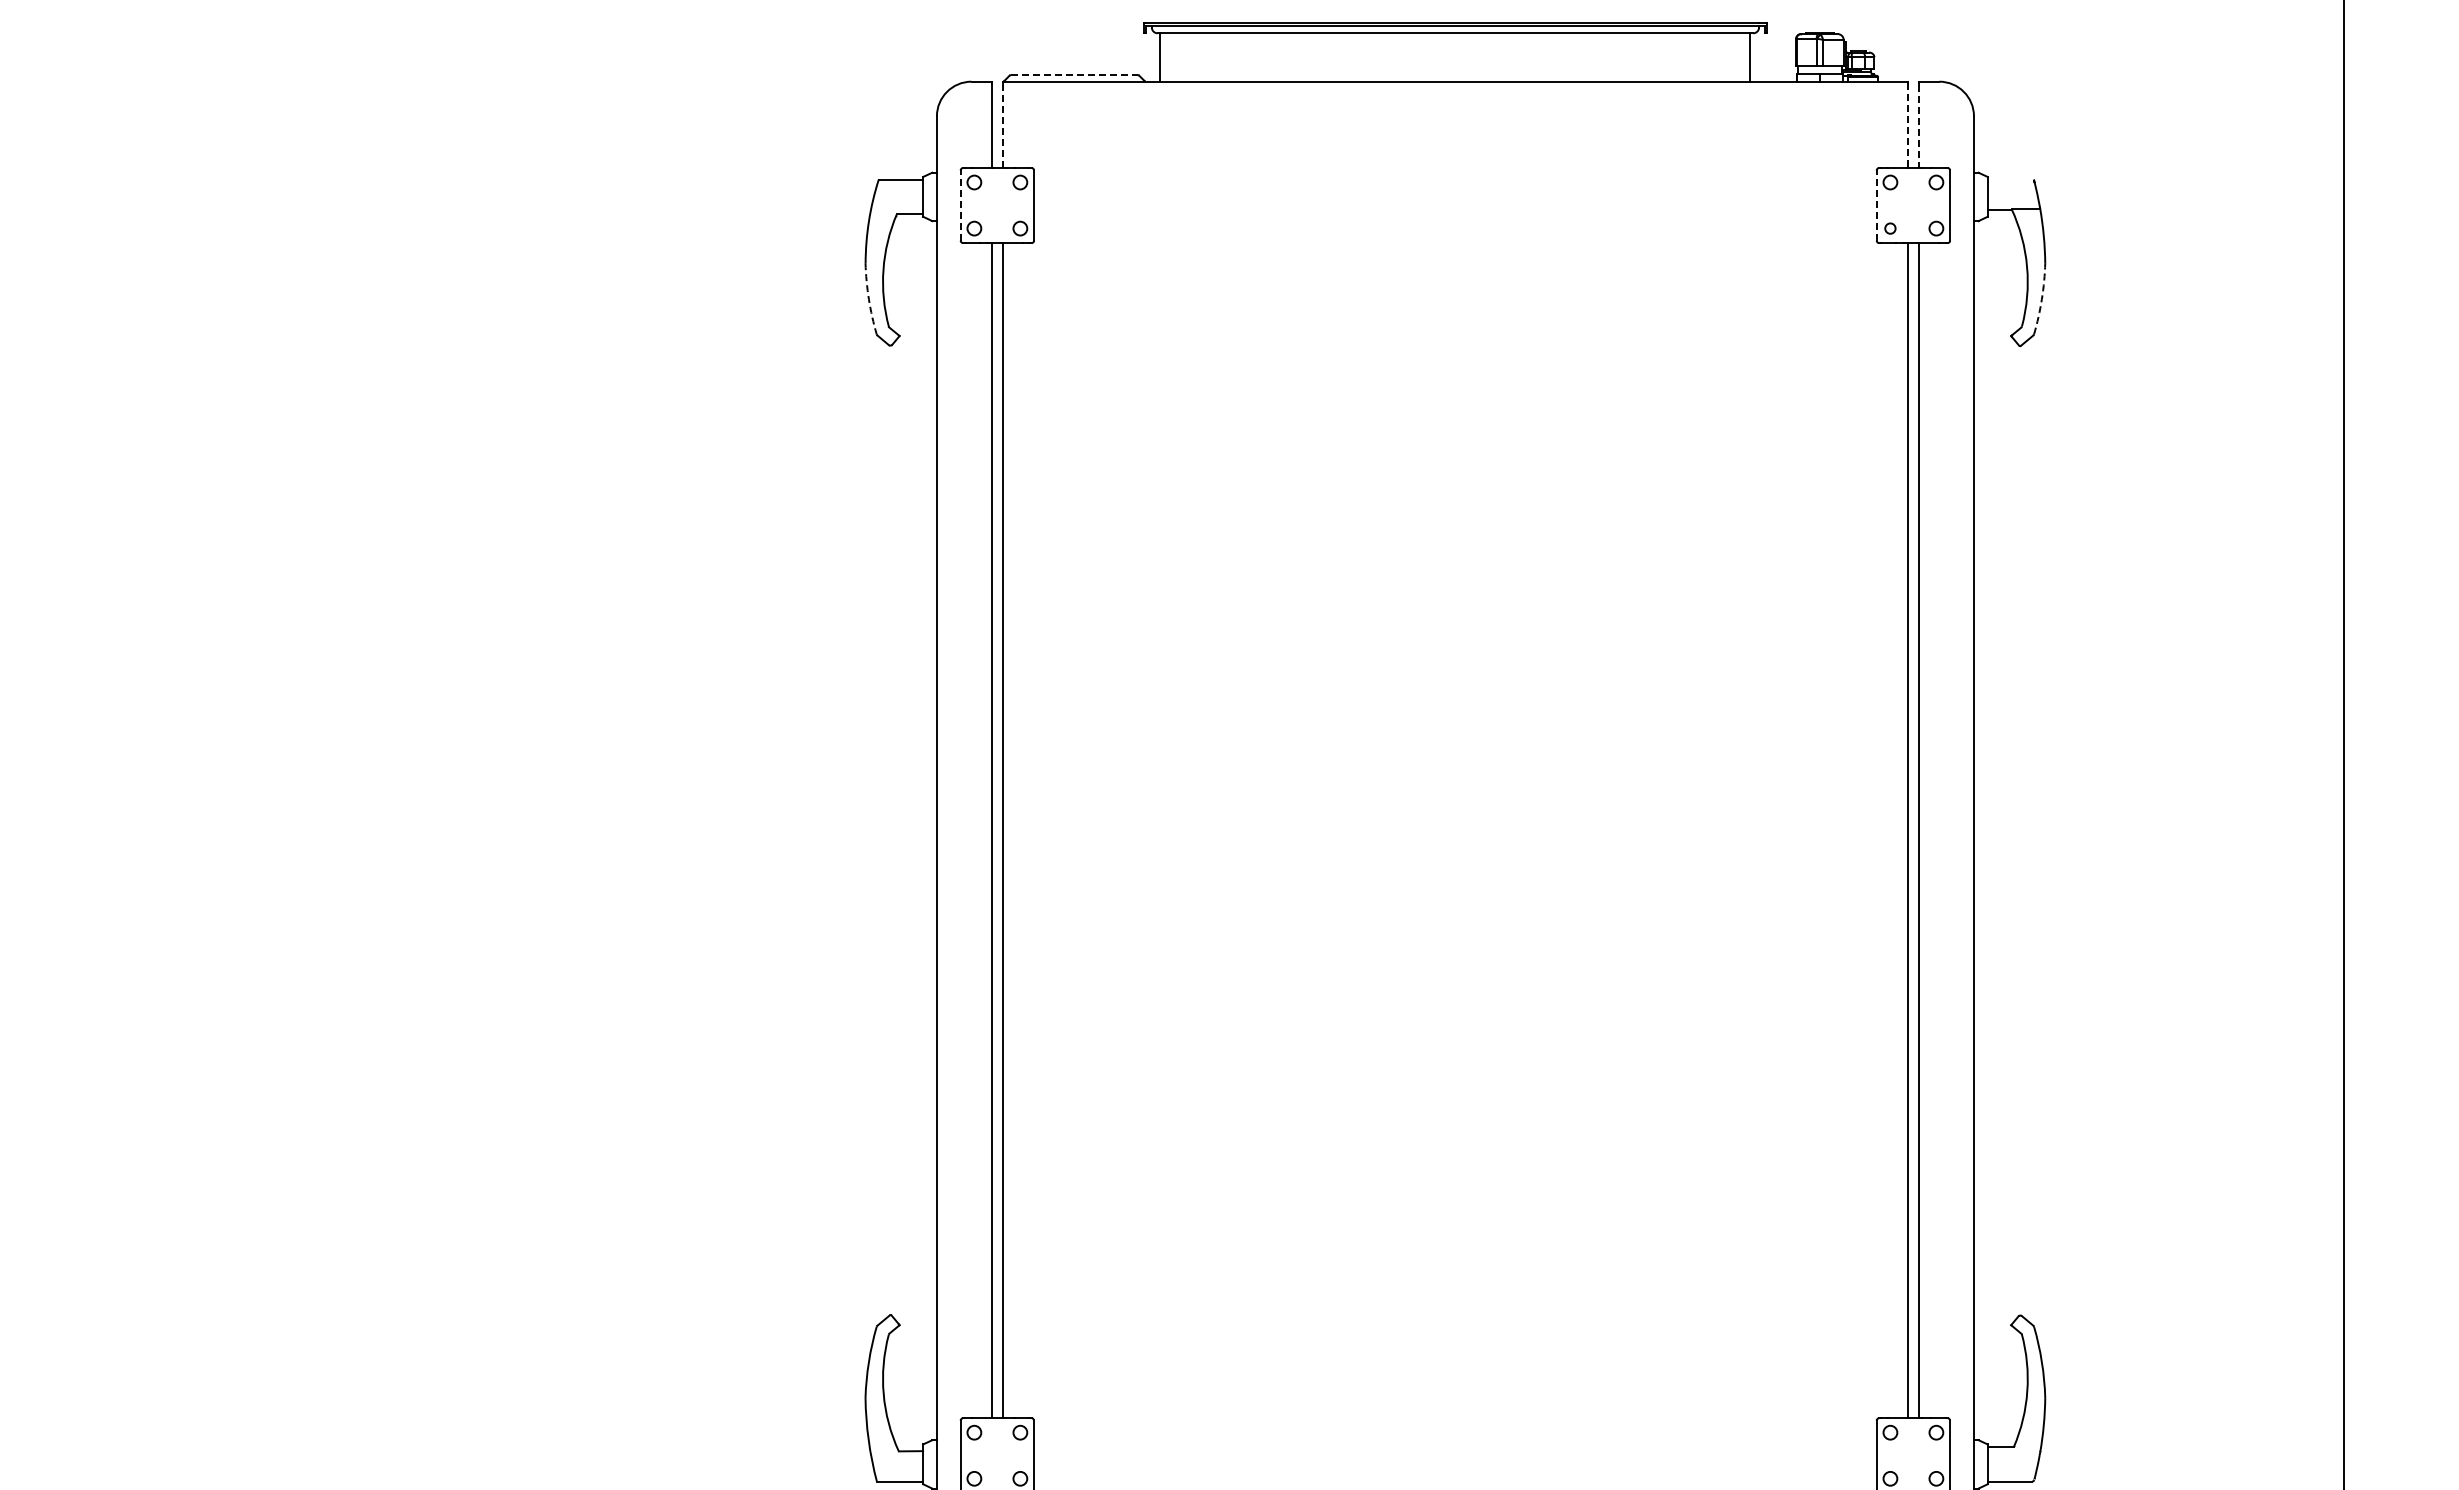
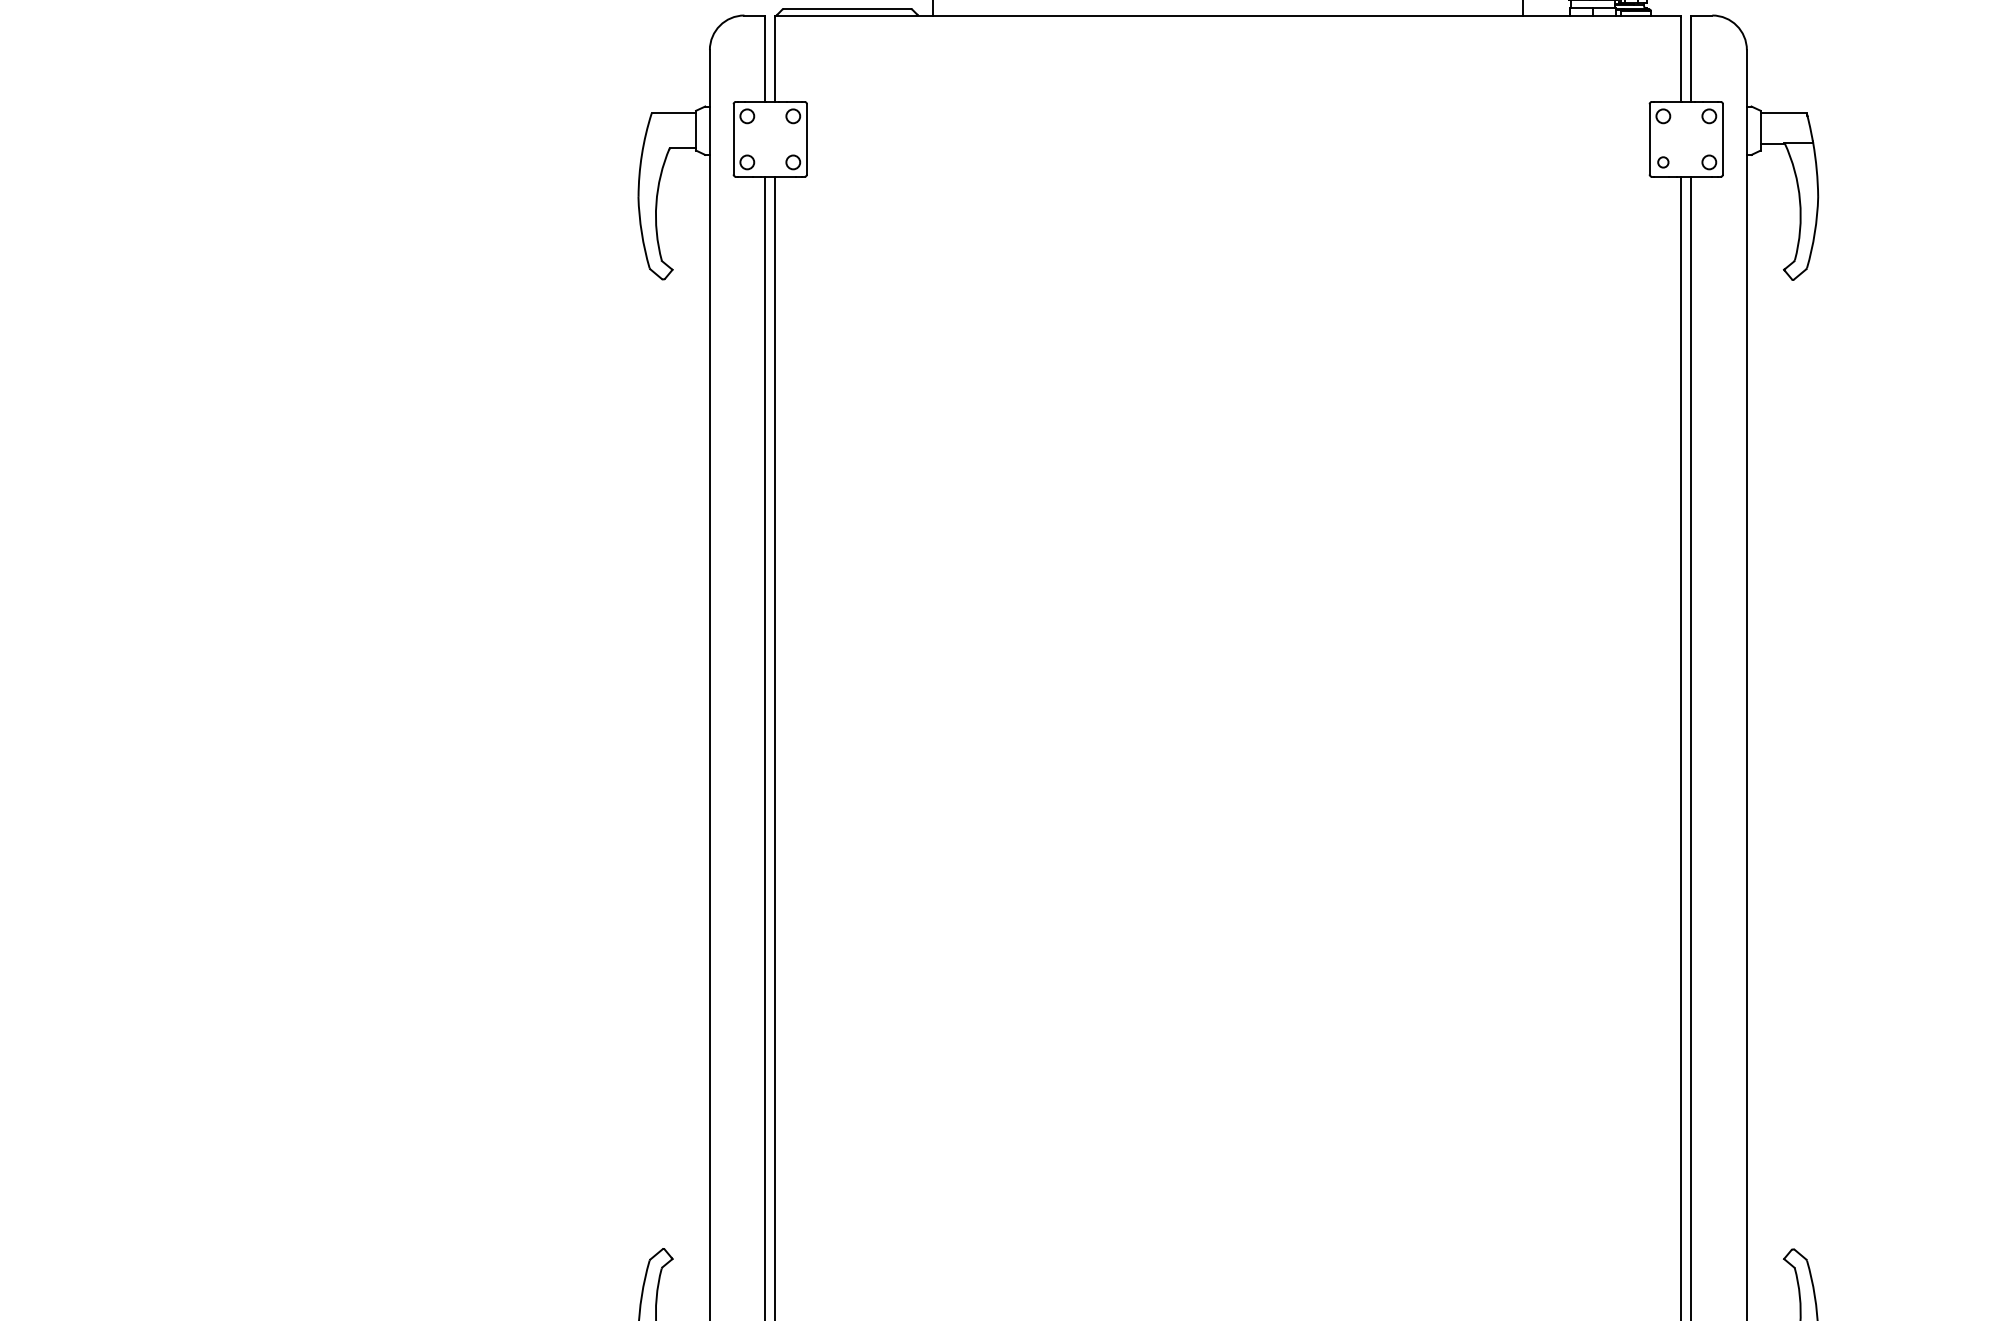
line: (1074, 75) -> (847, 9), dashed -> solid
line: (1002, 125) -> (775, 59), dashed -> solid
line: (1908, 125) -> (1681, 59), dashed -> solid
line: (1918, 127) -> (1691, 61), dashed -> solid
line: (2010, 179) -> (1783, 113), added
line: (960, 205) -> (733, 139), dashed -> solid
line: (1876, 205) -> (1649, 139), dashed -> solid
arc: (868, 299) -> (641, 233), dashed -> solid
arc: (2041, 299) -> (1814, 233), dashed -> solid

